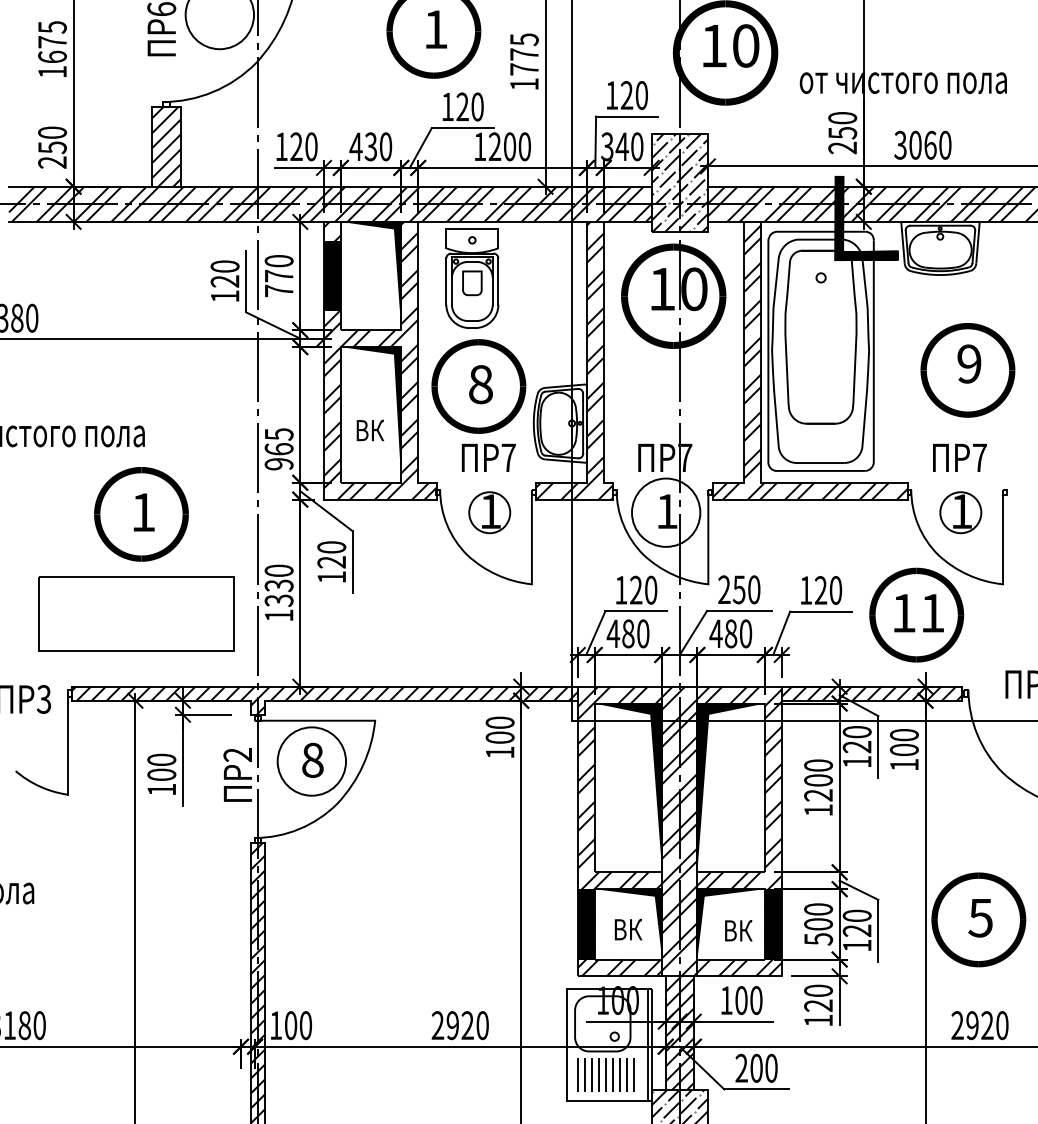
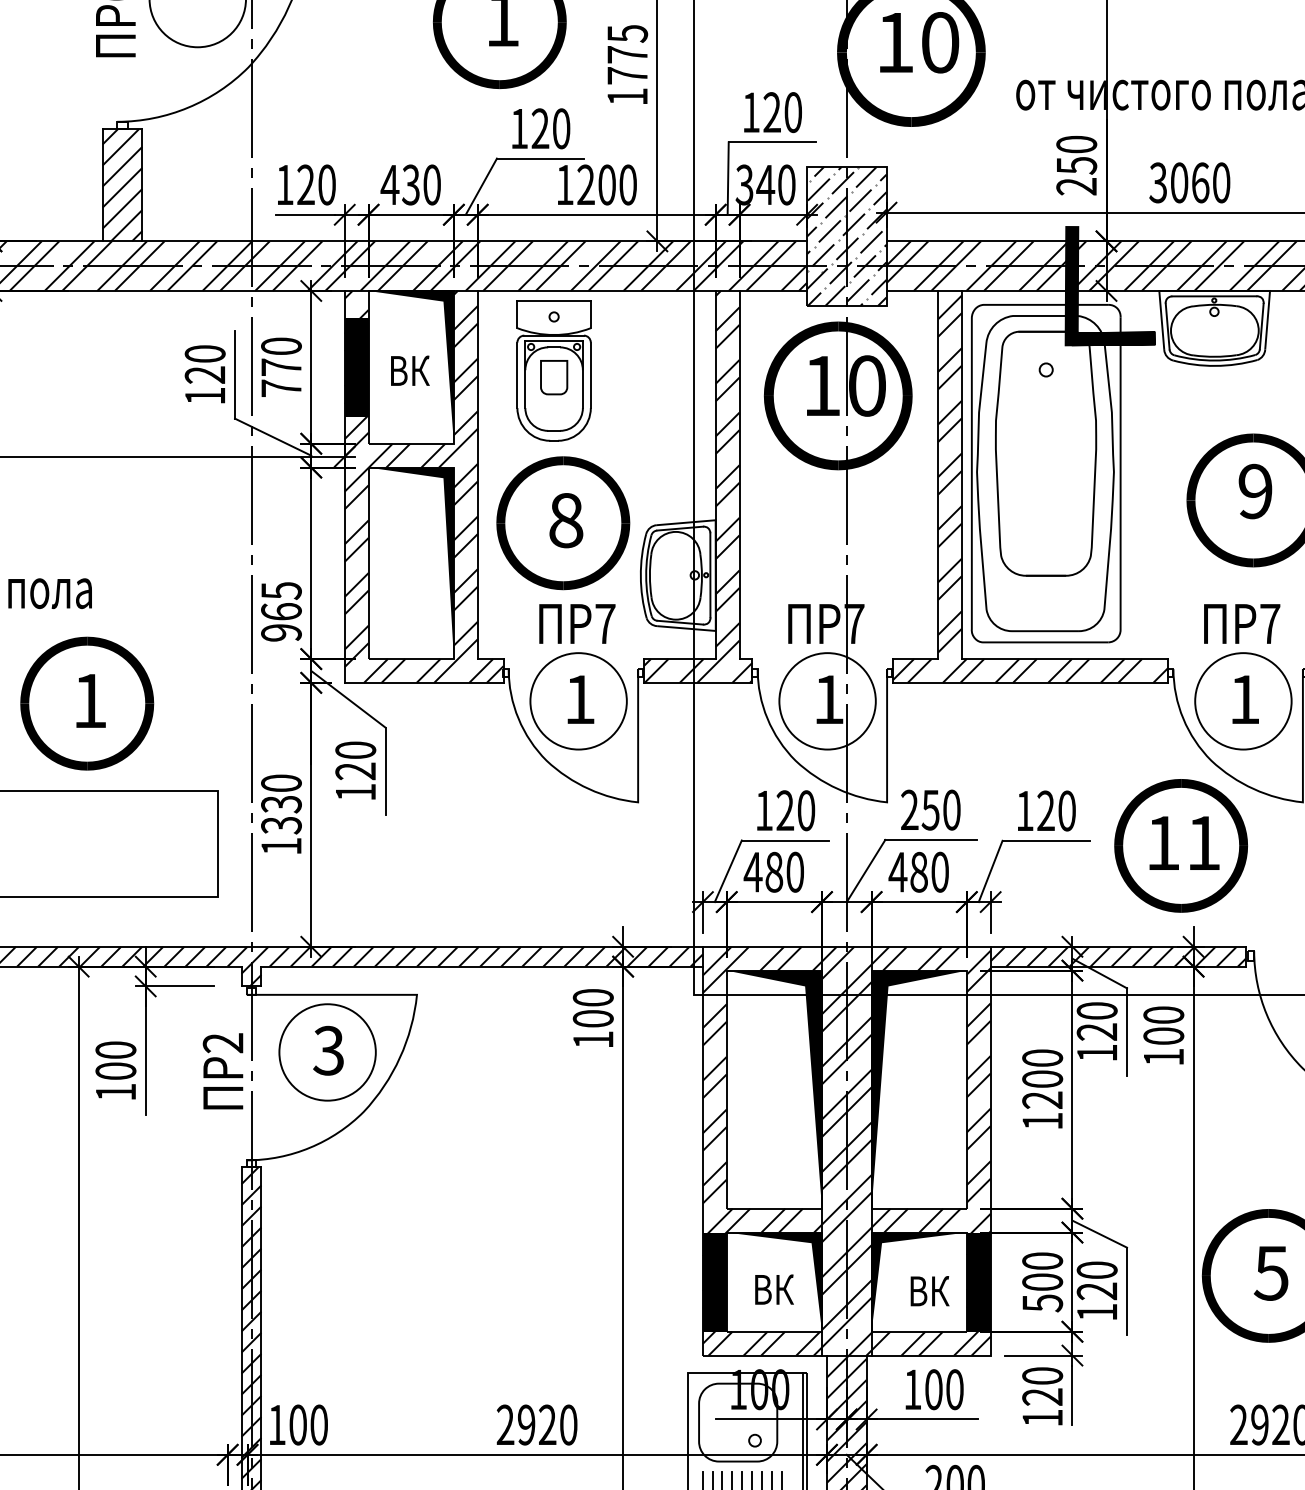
text: (369, 430) -> (408, 370), moved
circle: (489, 512) -> (578, 701), size x1.67
circle: (960, 512) -> (1242, 701), size x1.67
text: (312, 759) -> (328, 1049), 8 -> 3

